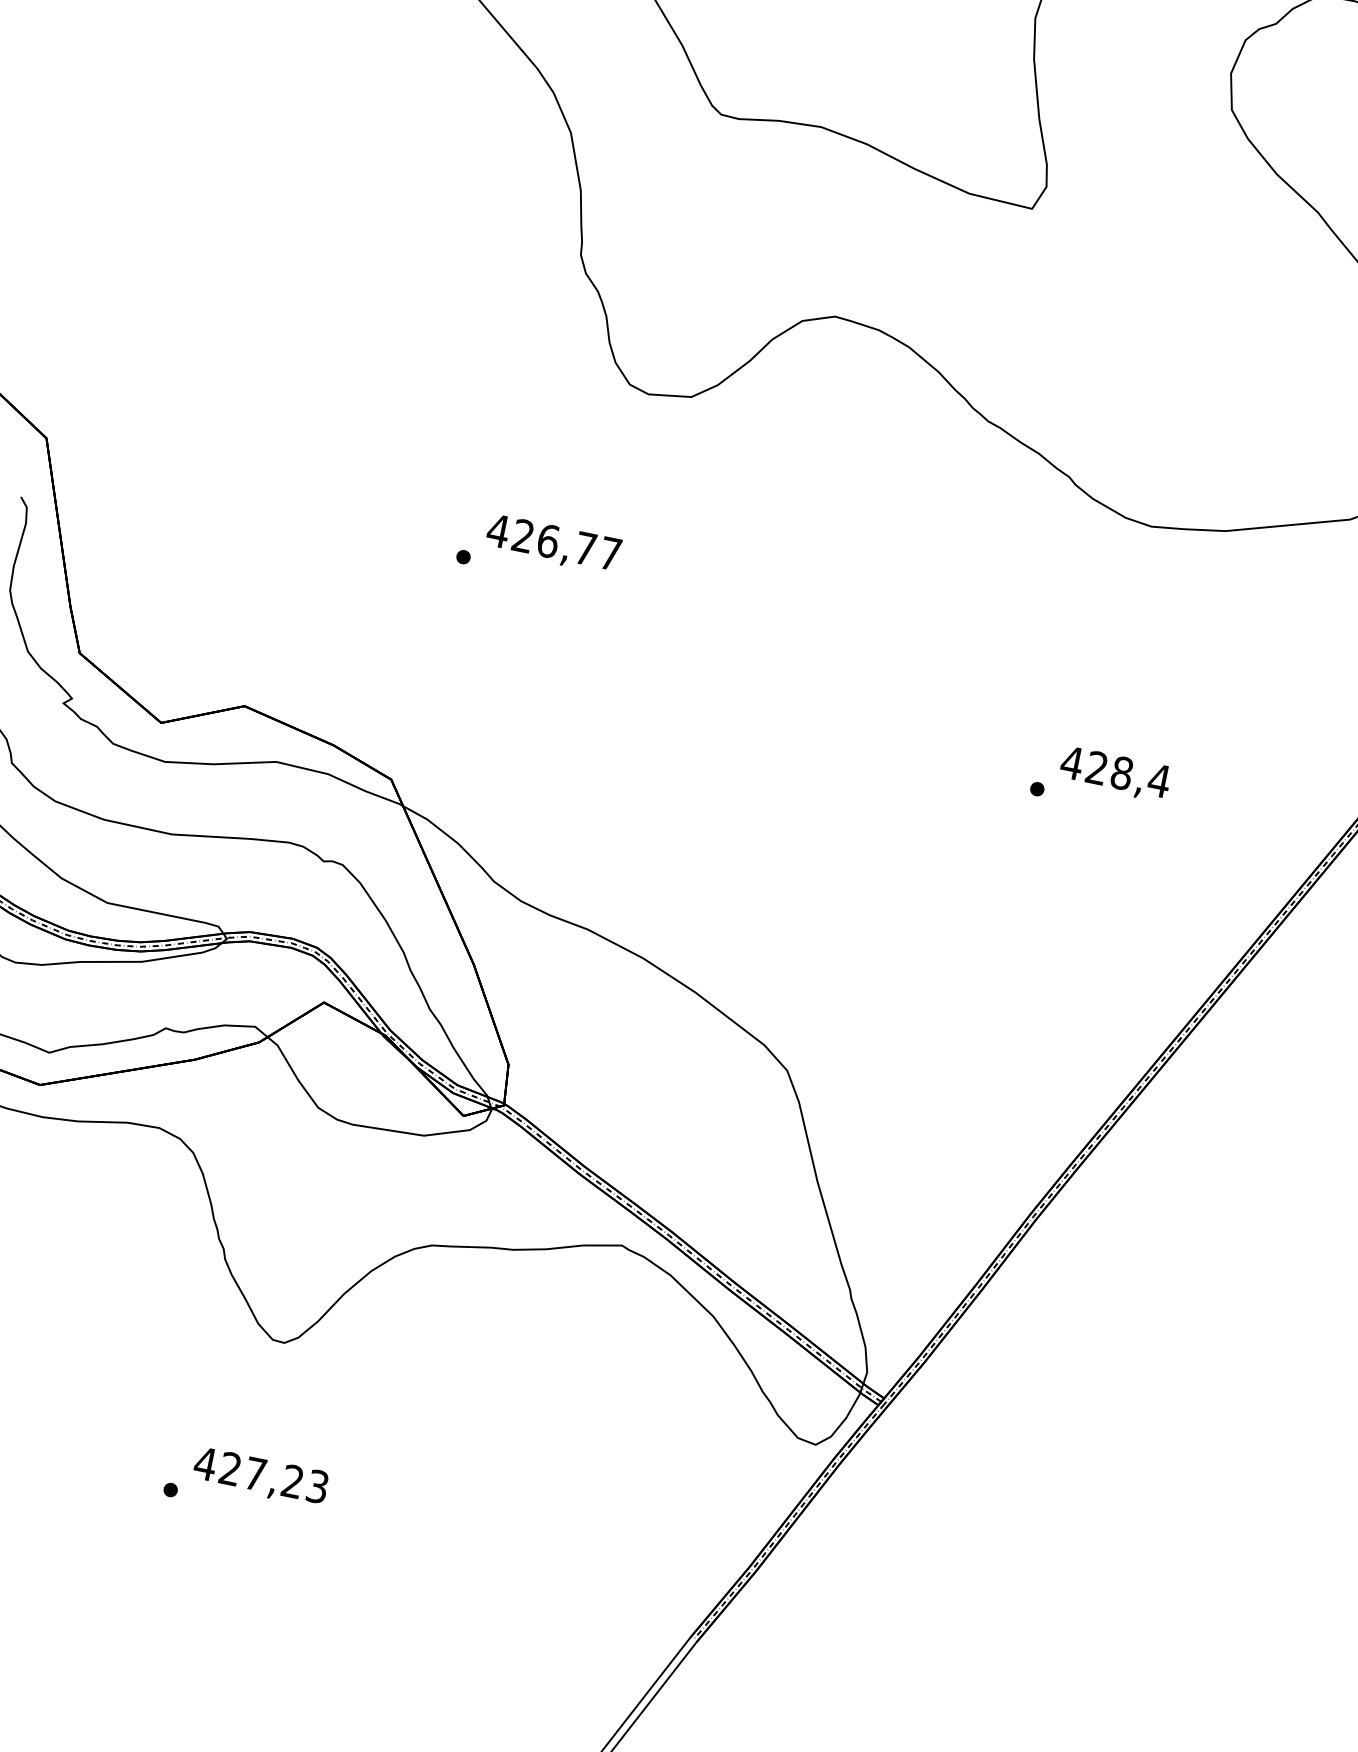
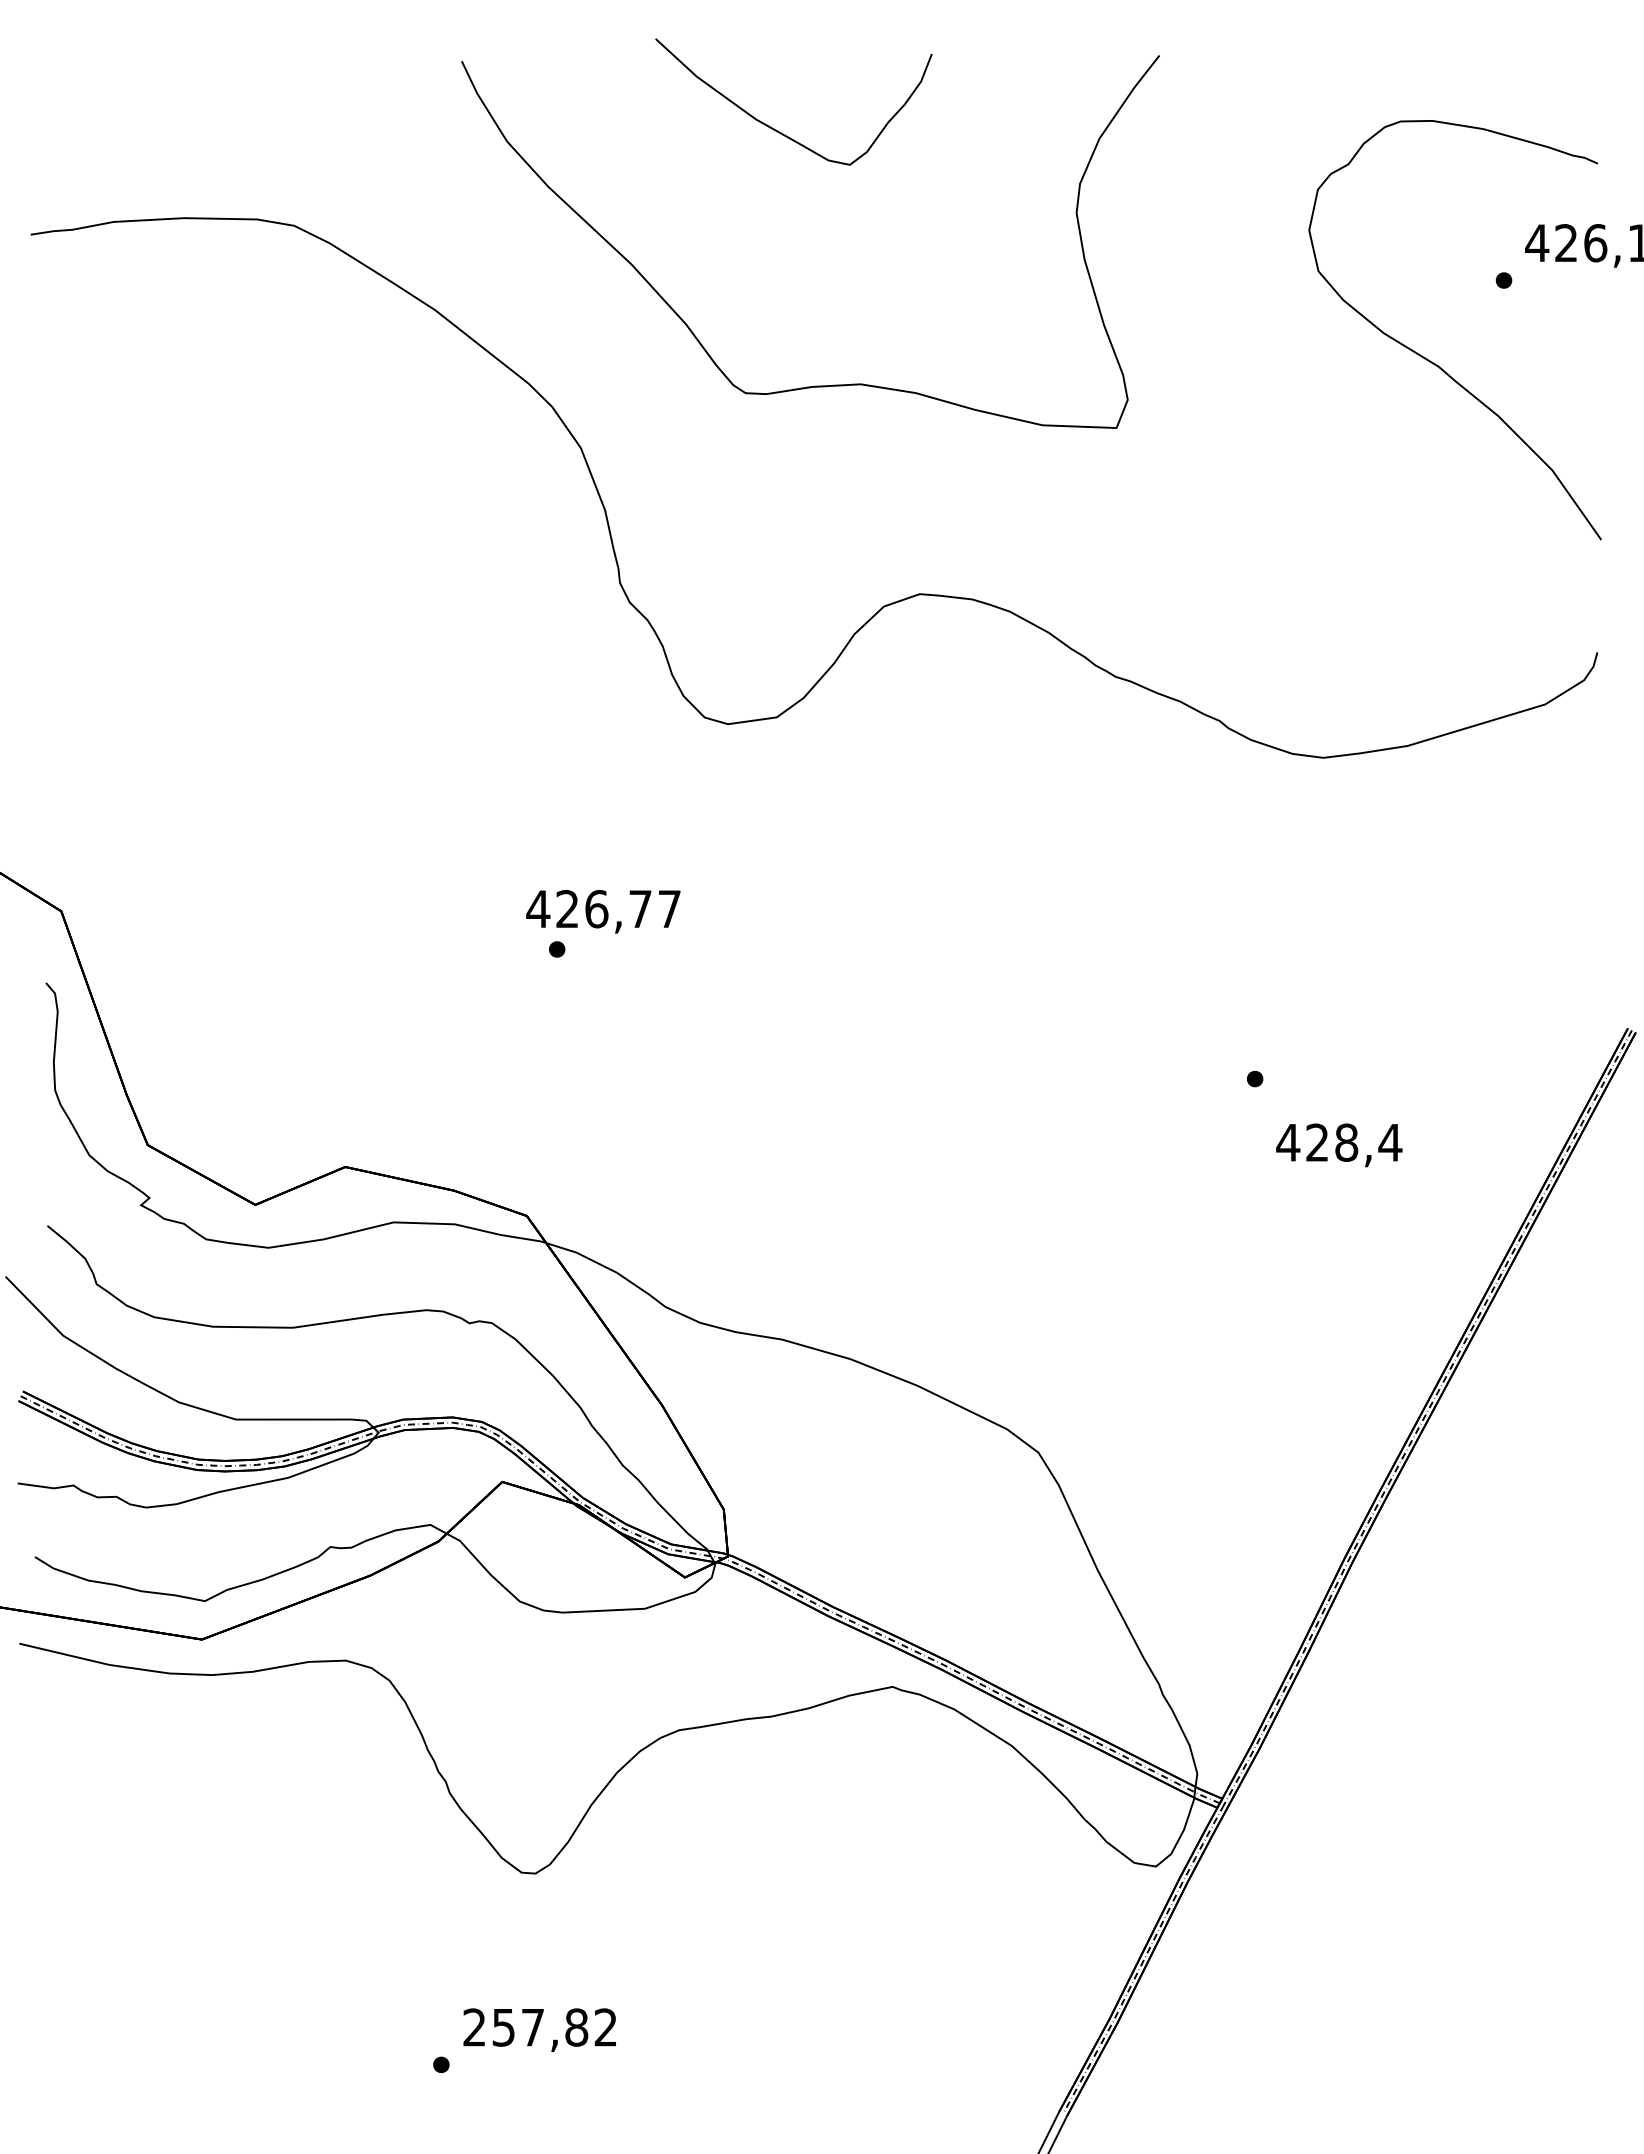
text: (553, 544) -> (603, 911), moved
text: (1115, 774) -> (1339, 1145), moved
text: (261, 1475) -> (539, 2027), 427,23 -> 257,82

